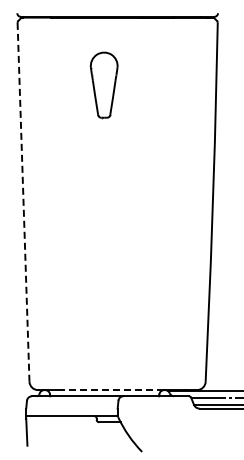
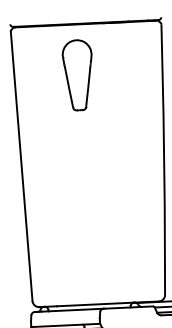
part: (104, 85) -> (78, 75), size x1.43
line: (23, 202) -> (21, 166), dashed -> solid
line: (112, 390) -> (95, 304), dashed -> solid

